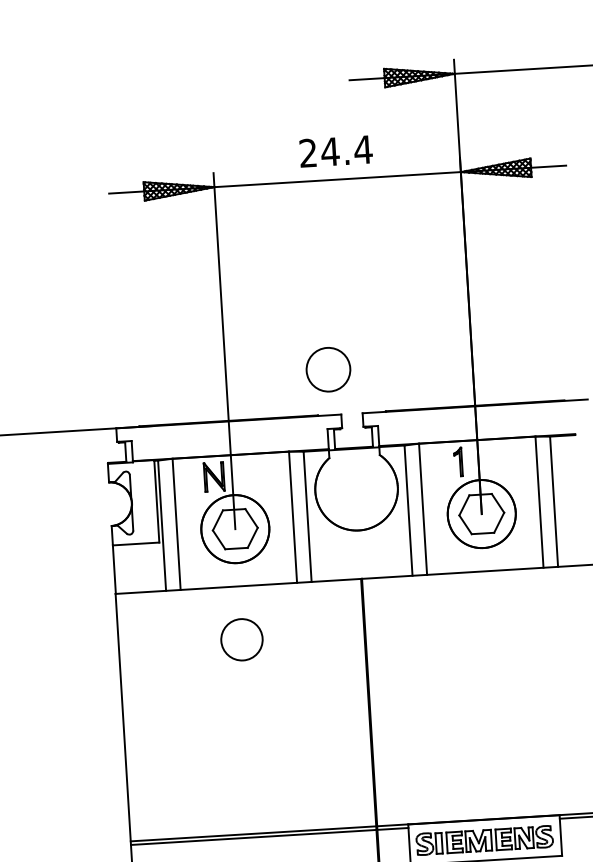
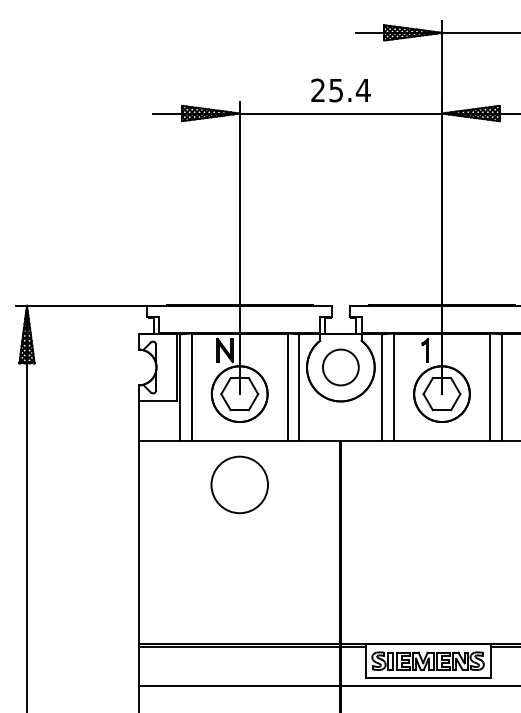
text: (329, 151) -> (335, 90), 24.4 -> 25.4
circle: (328, 369) -> (340, 367), moved
circle: (241, 639) -> (239, 484), size x1.67

